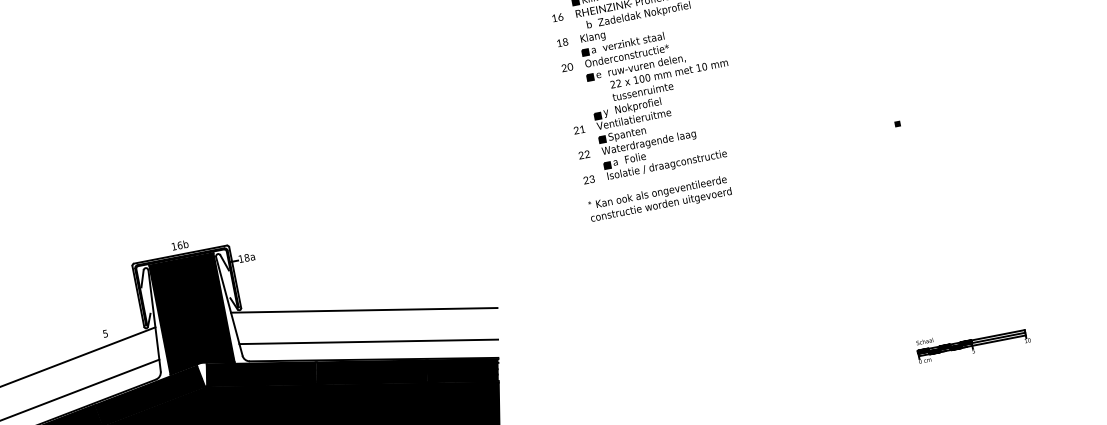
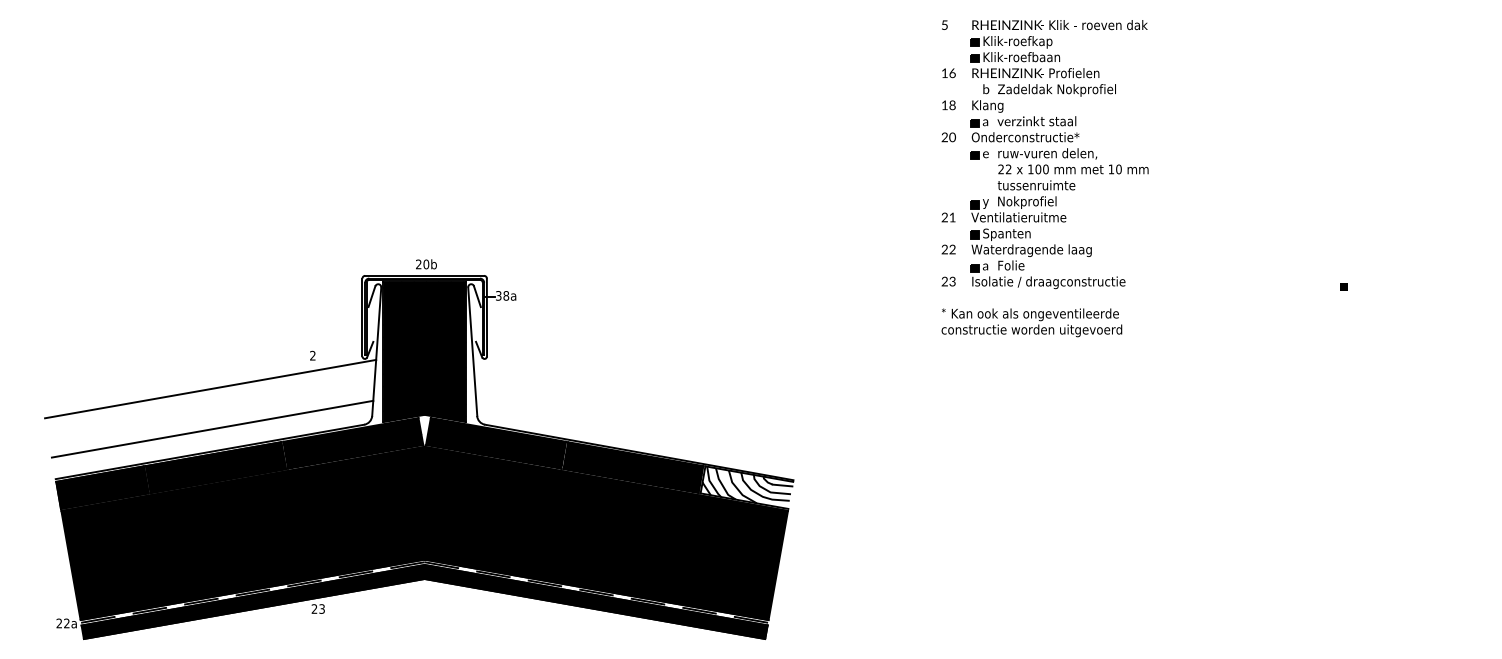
text: (177, 246) -> (422, 264), 16b -> 20b
text: (240, 258) -> (498, 295), 18a -> 38a
line: (363, 309) -> (638, 388), removed
text: (105, 333) -> (312, 355), 5 -> 2
line: (368, 341) -> (636, 428), removed
part: (972, 341) -> (1384, 574), removed
fill: (462, 370) -> (746, 487), removed

